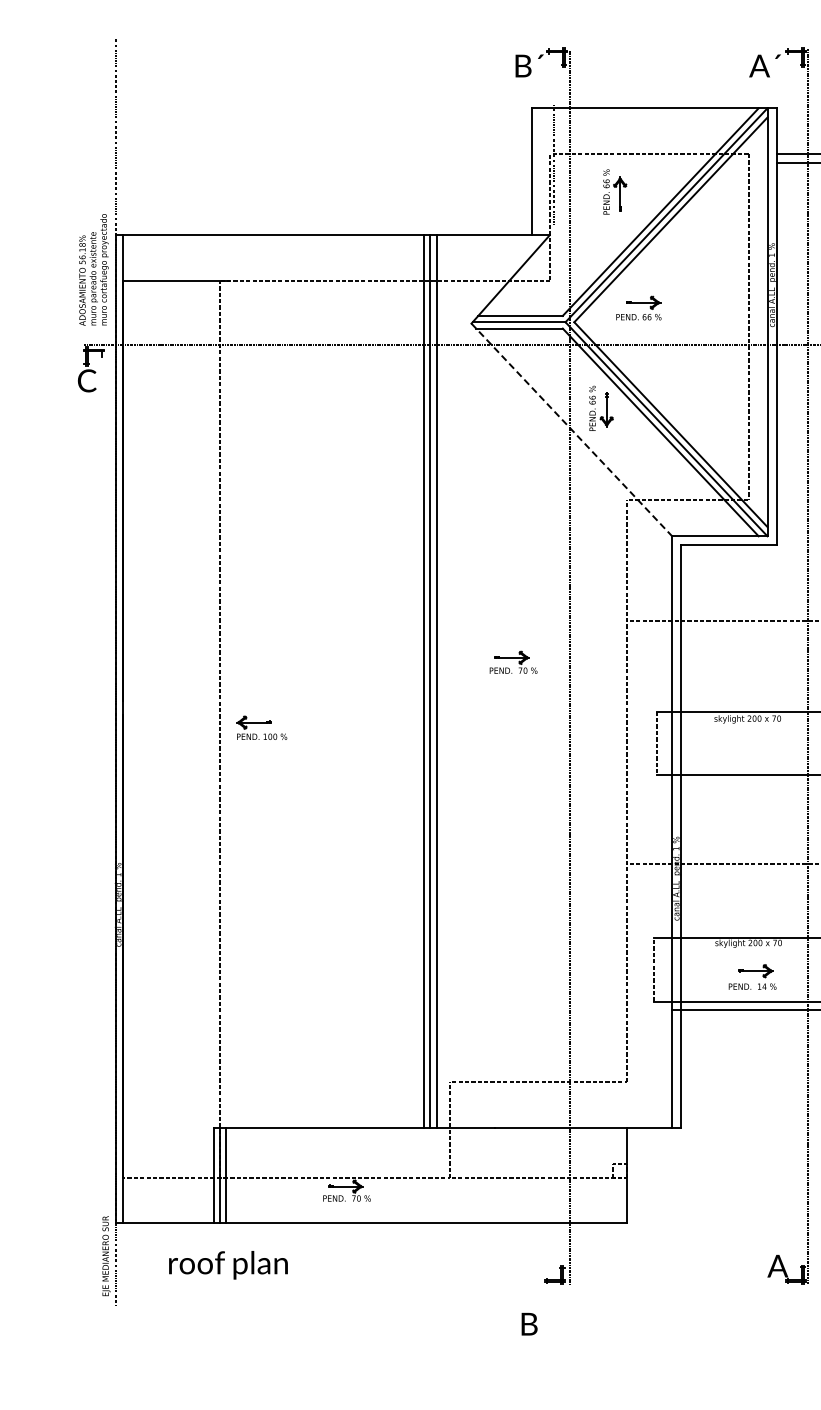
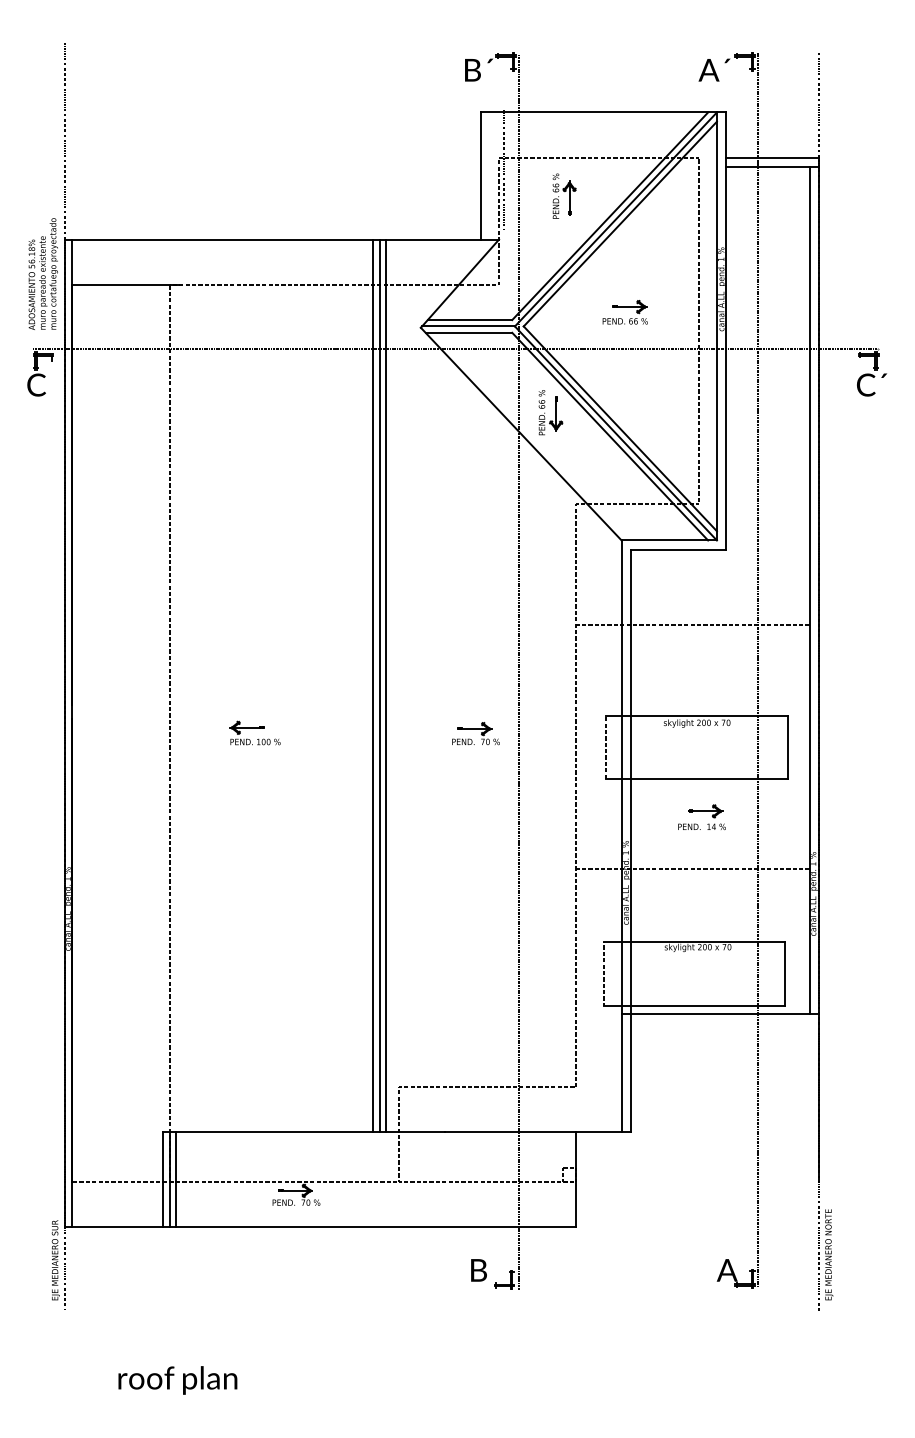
part: (638, 308) -> (624, 312), moved
line: (572, 430) -> (521, 434), dashed -> solid
part: (513, 662) -> (475, 733), moved
part: (261, 727) -> (254, 732), moved
part: (752, 977) -> (701, 817), moved
text: (228, 1265) -> (177, 1380), moved
text: (529, 1324) -> (478, 1270), moved

